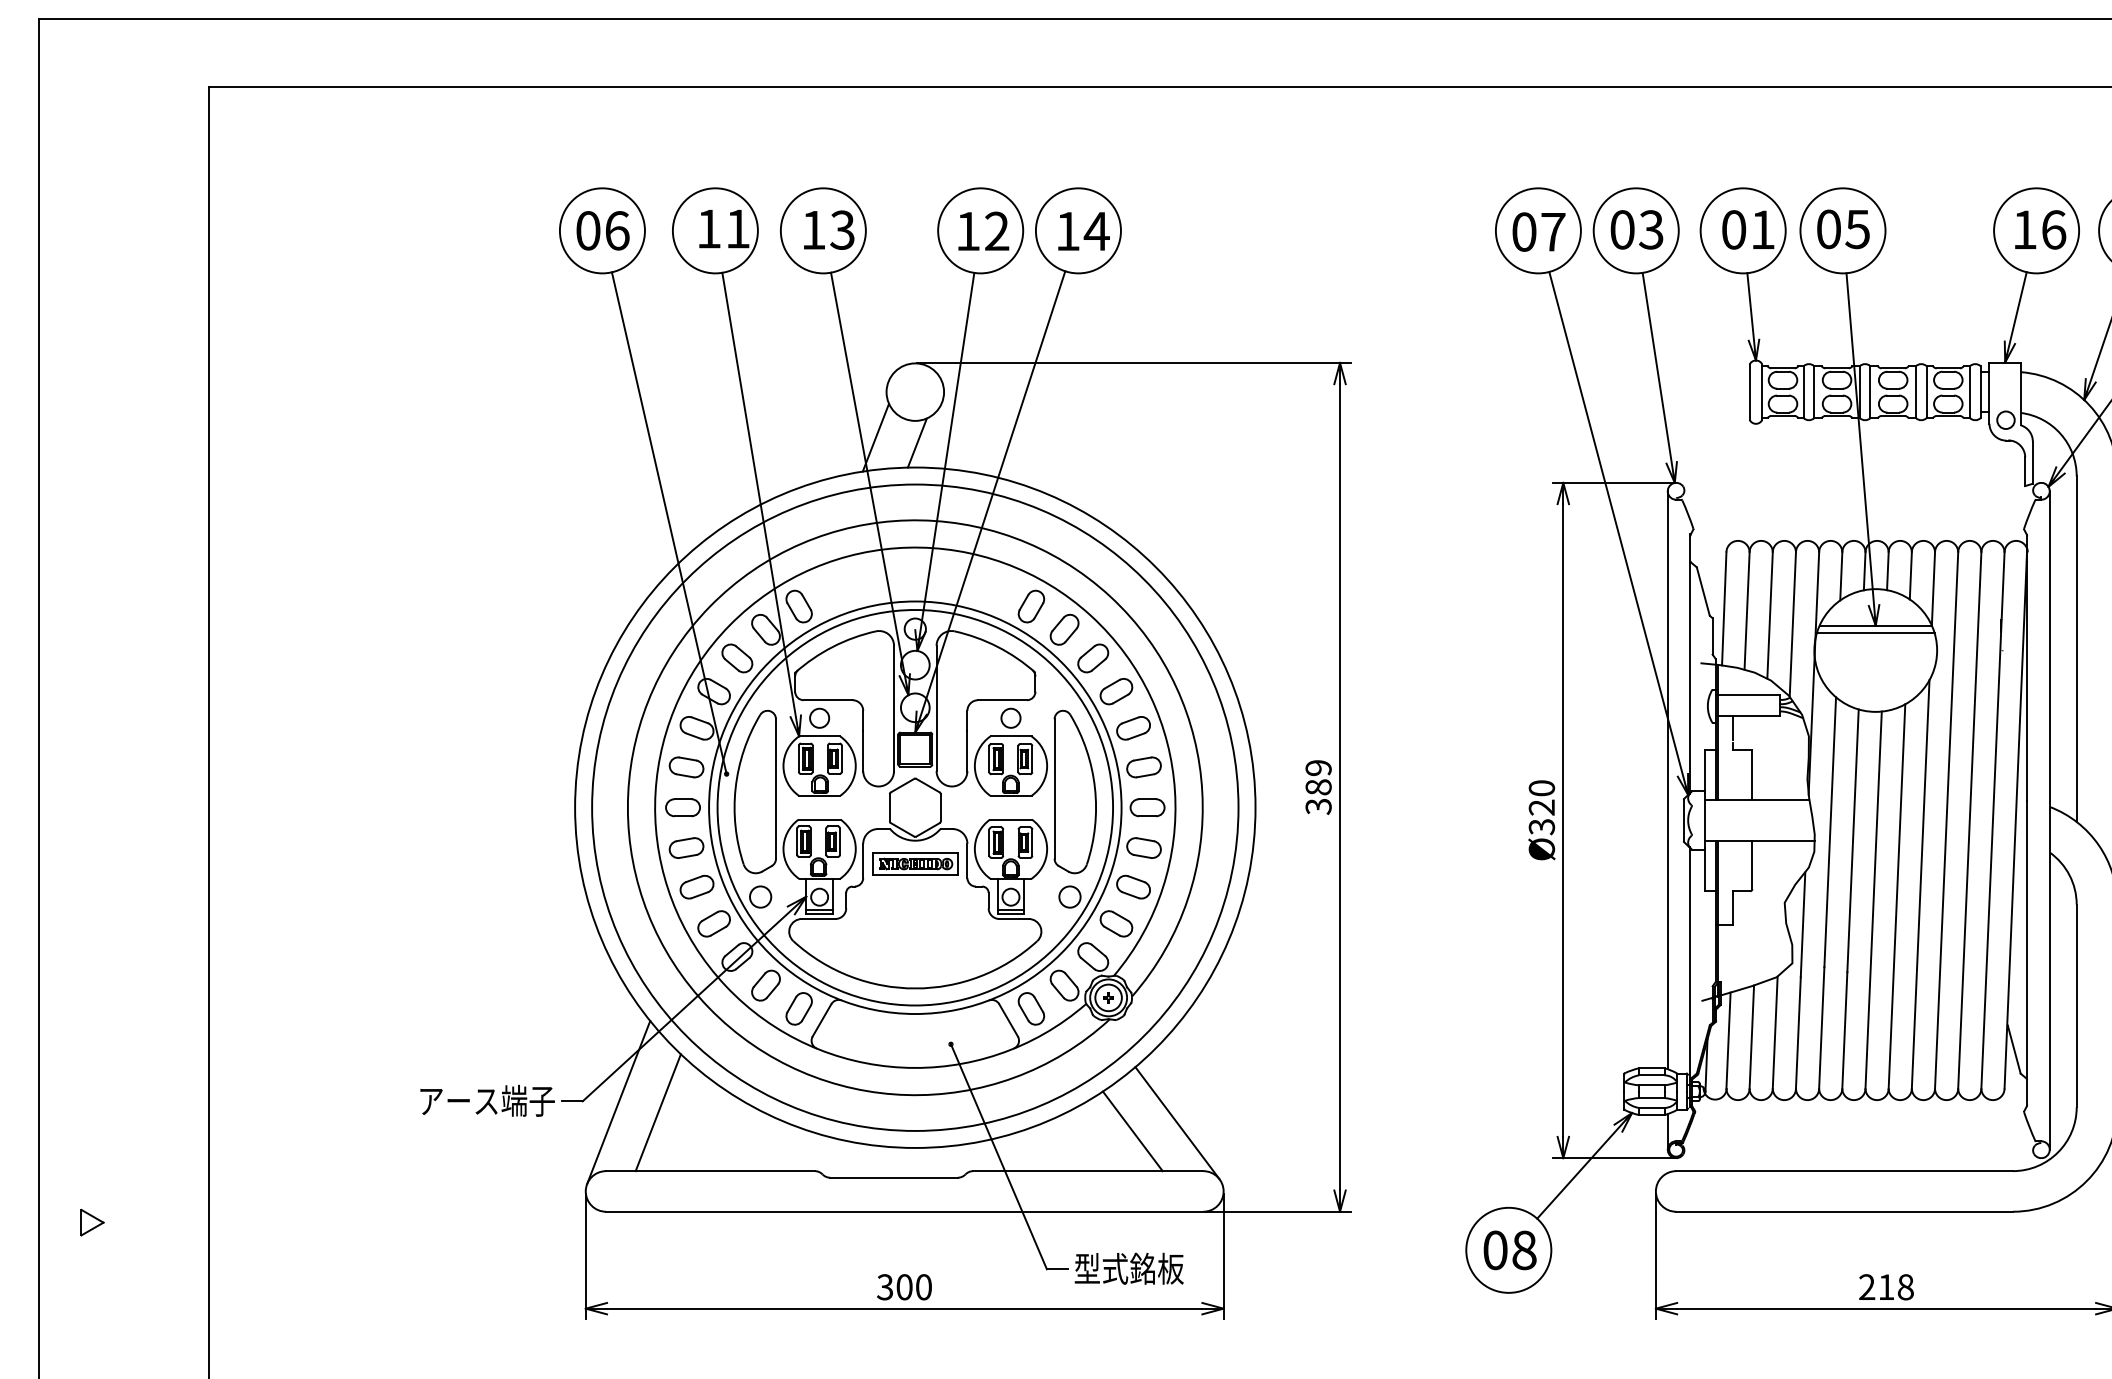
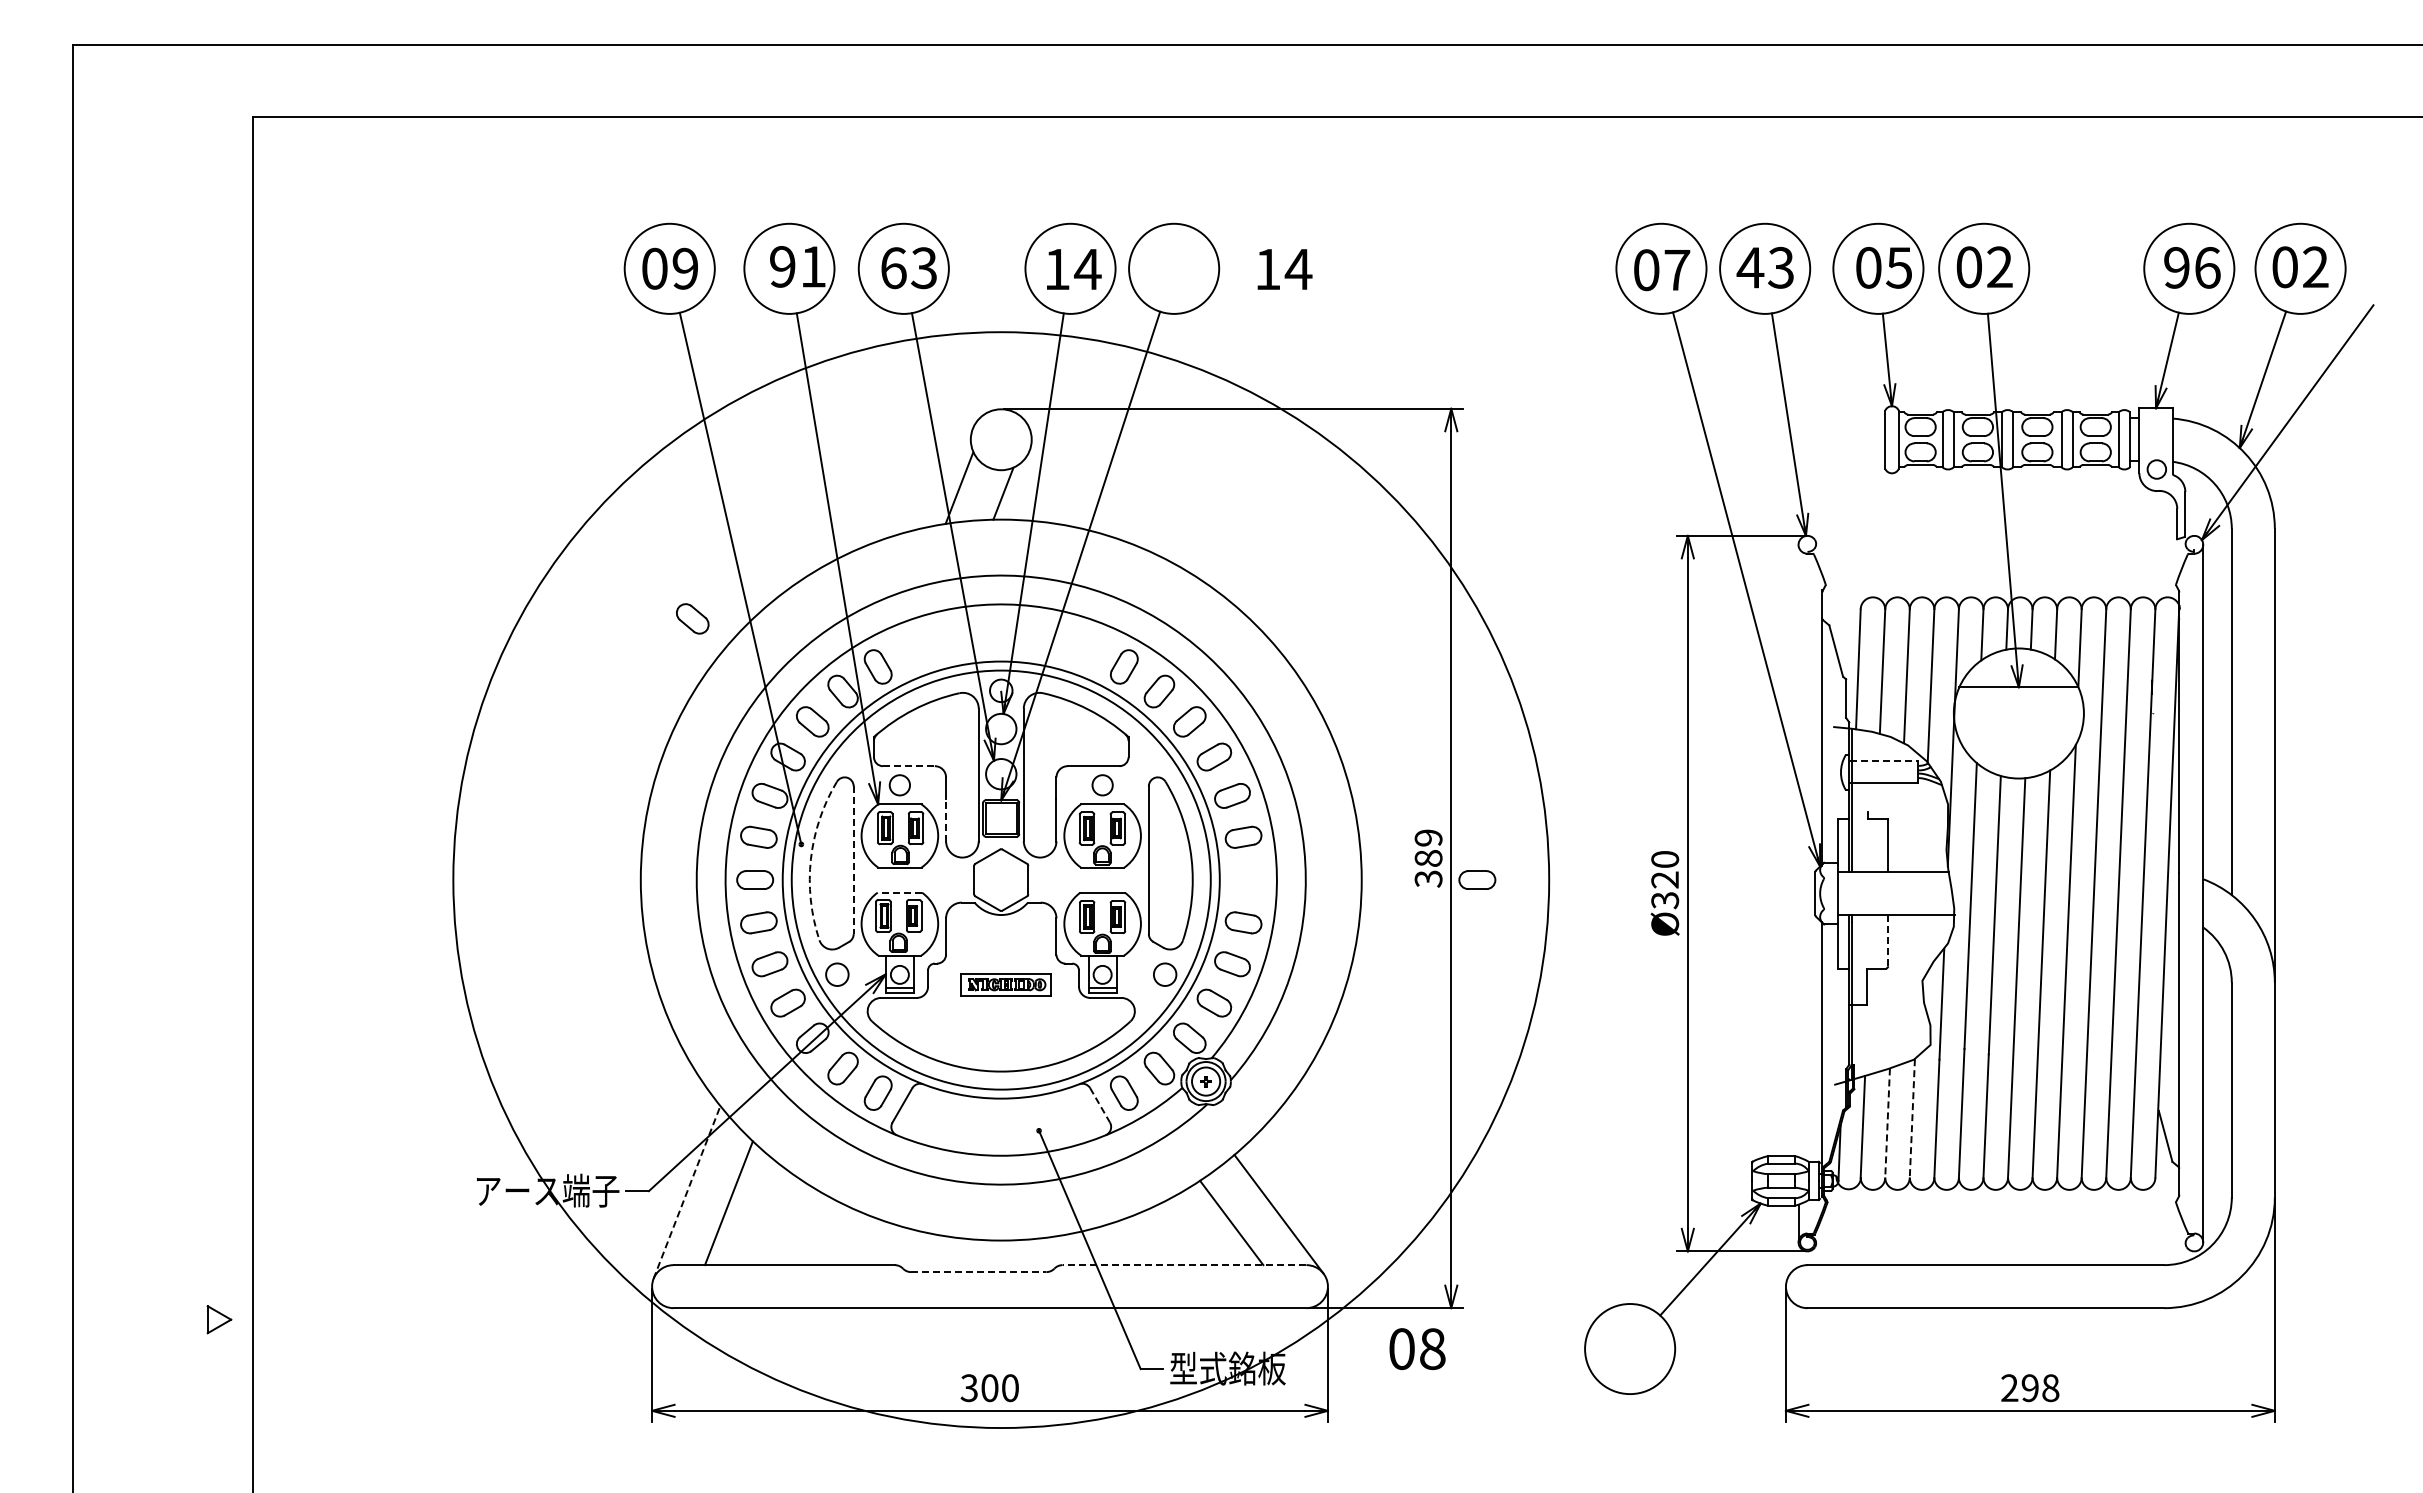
text: (708, 228) -> (782, 266), 11 -> 91
text: (1622, 229) -> (1750, 267), 03 -> 43
text: (1762, 229) -> (1898, 267), 01 -> 05
text: (1857, 229) -> (1999, 267), 05 -> 02
text: (2024, 229) -> (2176, 267), 16 -> 96
text: (617, 230) -> (685, 268), 06 -> 09
text: (813, 230) -> (893, 268), 13 -> 63
text: (996, 230) -> (1087, 268), 12 -> 14
text: (1083, 231) -> (1284, 269), moved
part: (623, 560) -> (692, 618), added
line: (1875, 632) -> (2018, 694), removed
line: (1747, 694) -> (1883, 760), solid -> dashed
line: (827, 700) -> (908, 766), solid -> dashed
line: (1732, 727) -> (1867, 795), removed
line: (863, 750) -> (946, 819), solid -> dashed
line: (1667, 779) -> (1798, 850), removed
arc: (735, 788) -> (810, 859), solid -> dashed
line: (775, 789) -> (853, 860), solid -> dashed
circle: (914, 807) -> (1000, 879), size x1.6
part: (1147, 807) -> (1477, 879), moved
line: (819, 819) -> (899, 892), solid -> dashed
part: (914, 863) -> (1005, 984), moved
line: (1752, 864) -> (1888, 940), solid -> dashed
line: (1008, 1020) -> (1100, 1105), solid -> dashed
line: (1775, 1032) -> (1912, 1118), solid -> dashed
line: (1751, 1037) -> (1887, 1123), solid -> dashed
line: (618, 1102) -> (686, 1192), solid -> dashed
line: (1088, 1171) -> (1184, 1265), solid -> dashed
line: (893, 1178) -> (978, 1272), solid -> dashed
part: (92, 1222) -> (219, 1319), moved
text: (1510, 1249) -> (1417, 1348), moved
text: (1885, 1287) -> (2029, 1388), 218 -> 298

